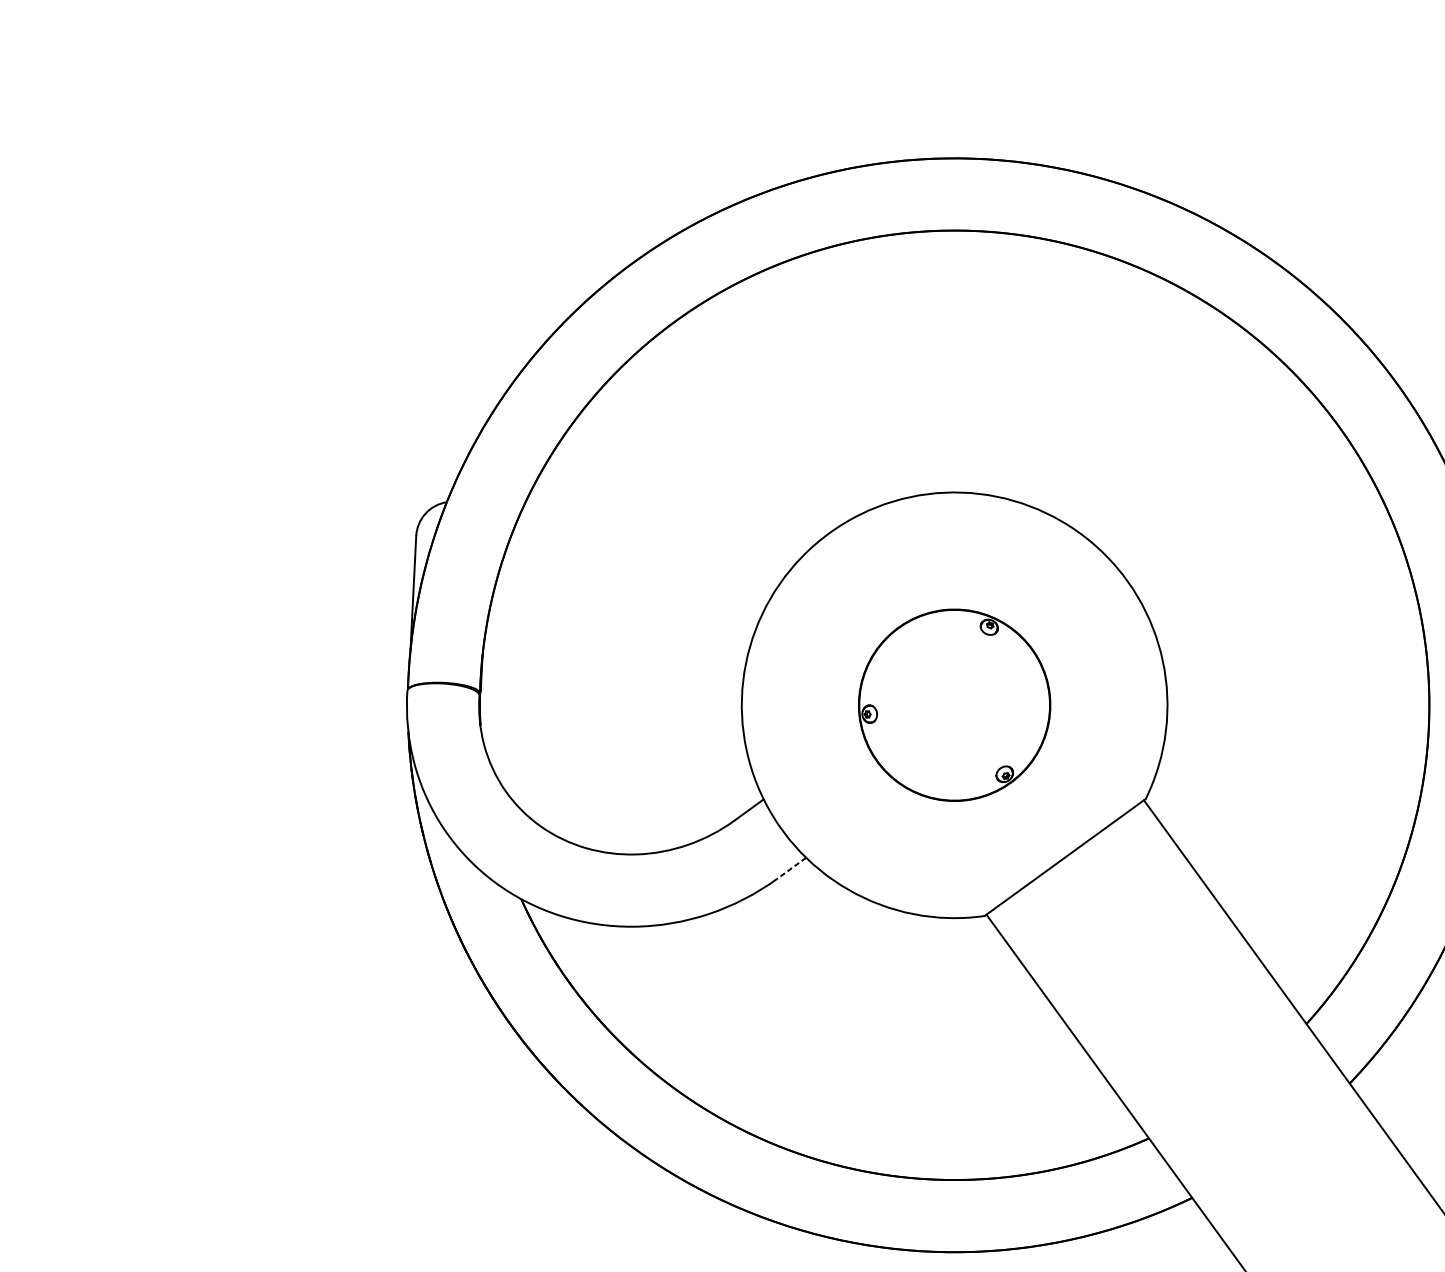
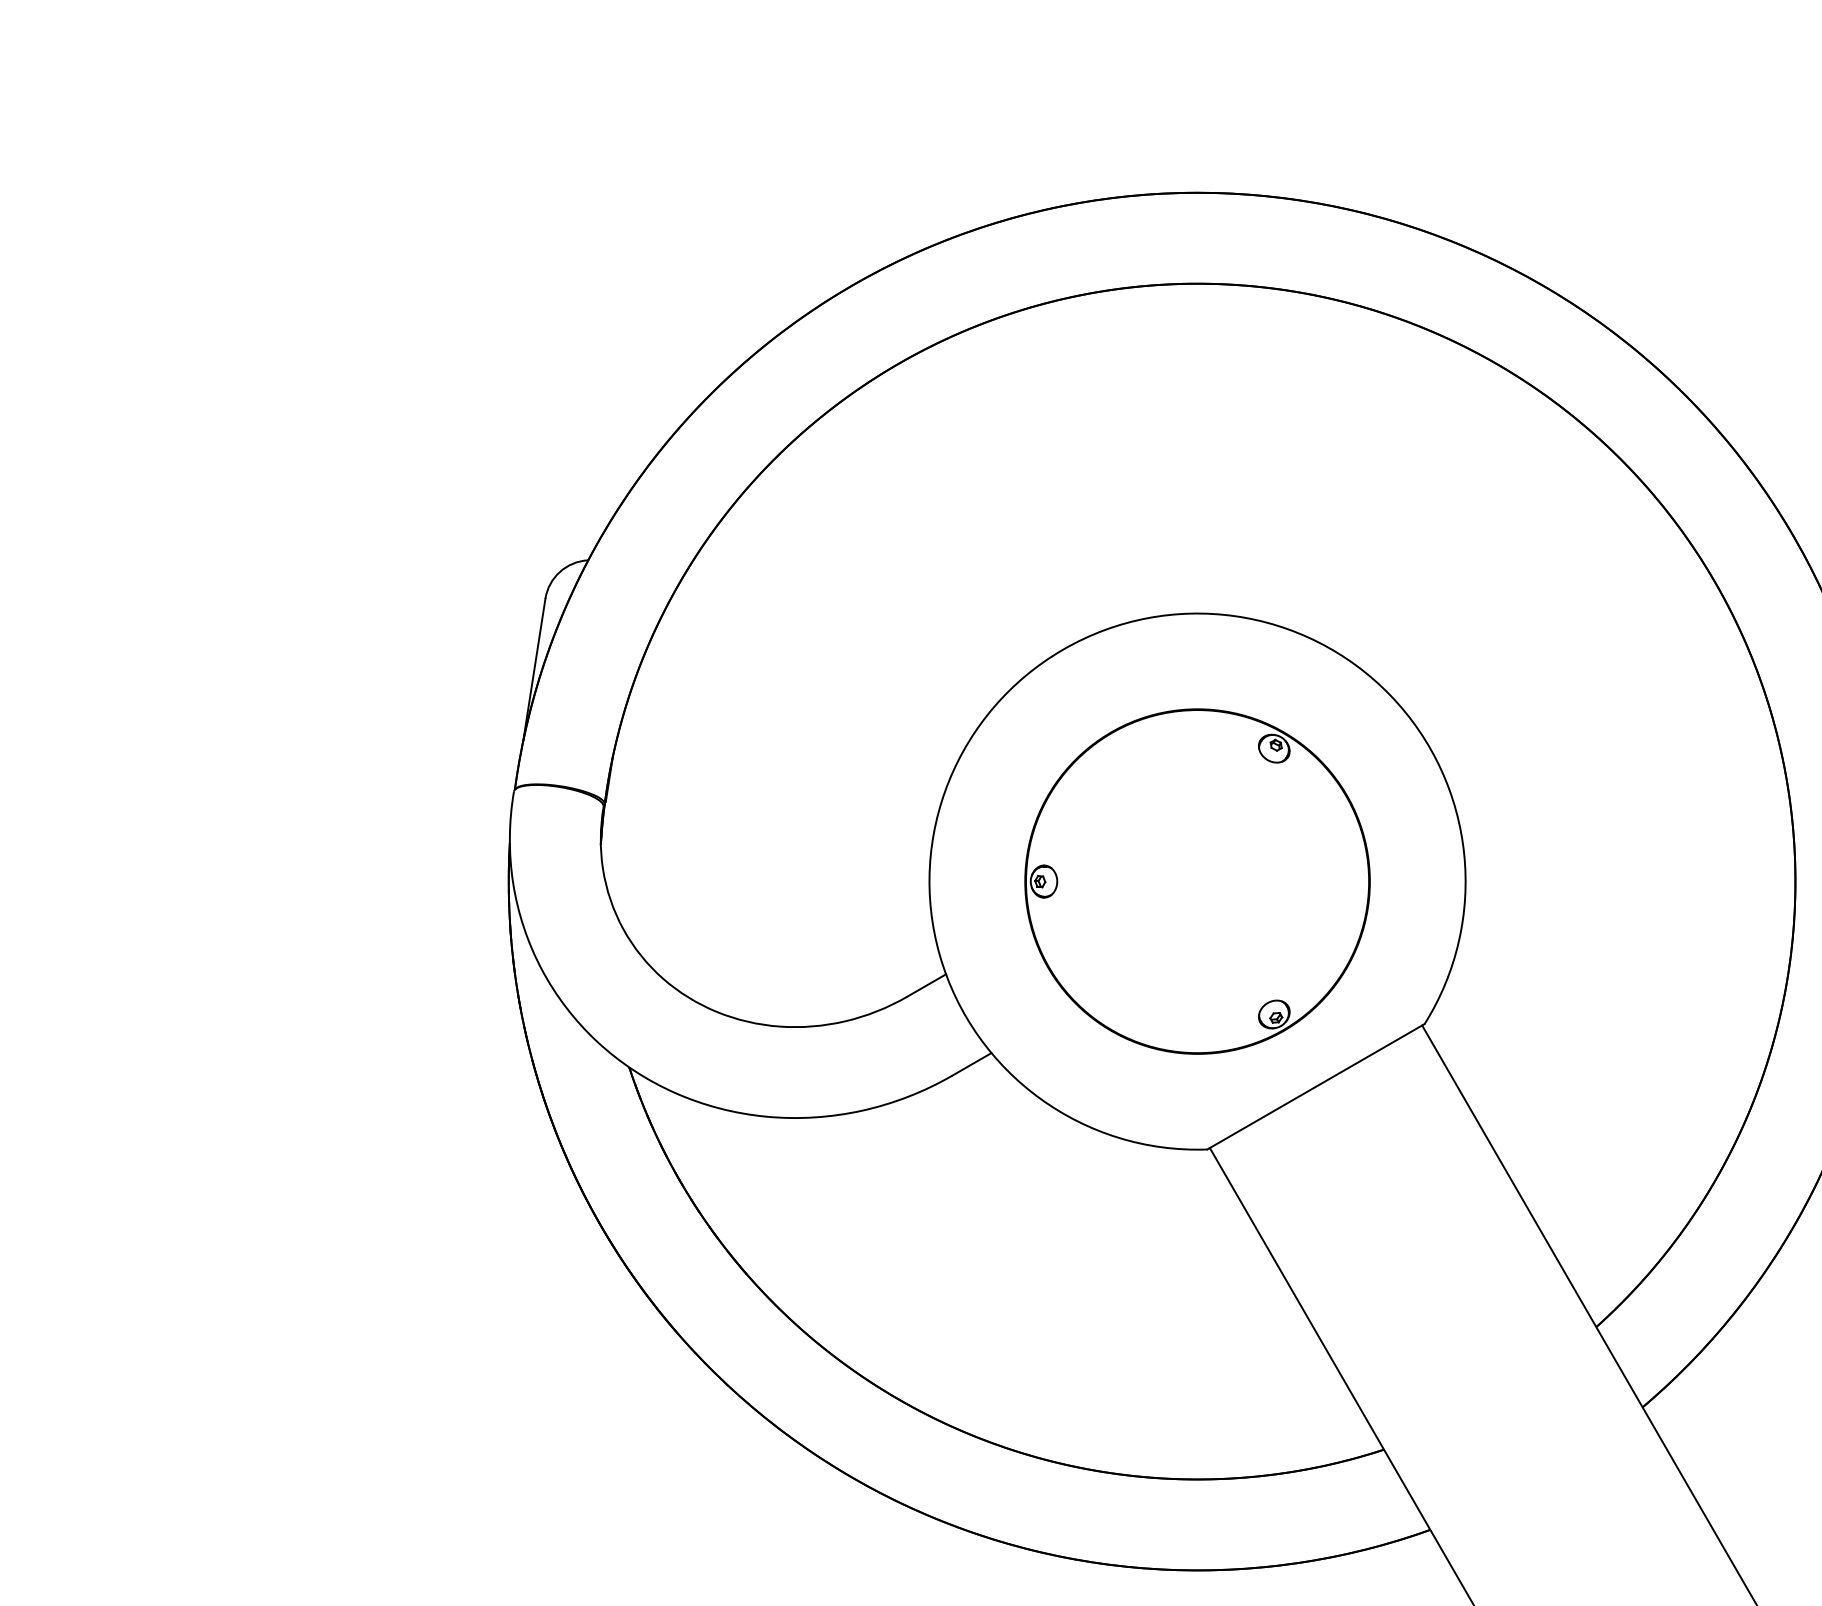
part: (954, 705) -> (1197, 881), size x1.43
line: (792, 868) -> (972, 1064), dashed -> solid

